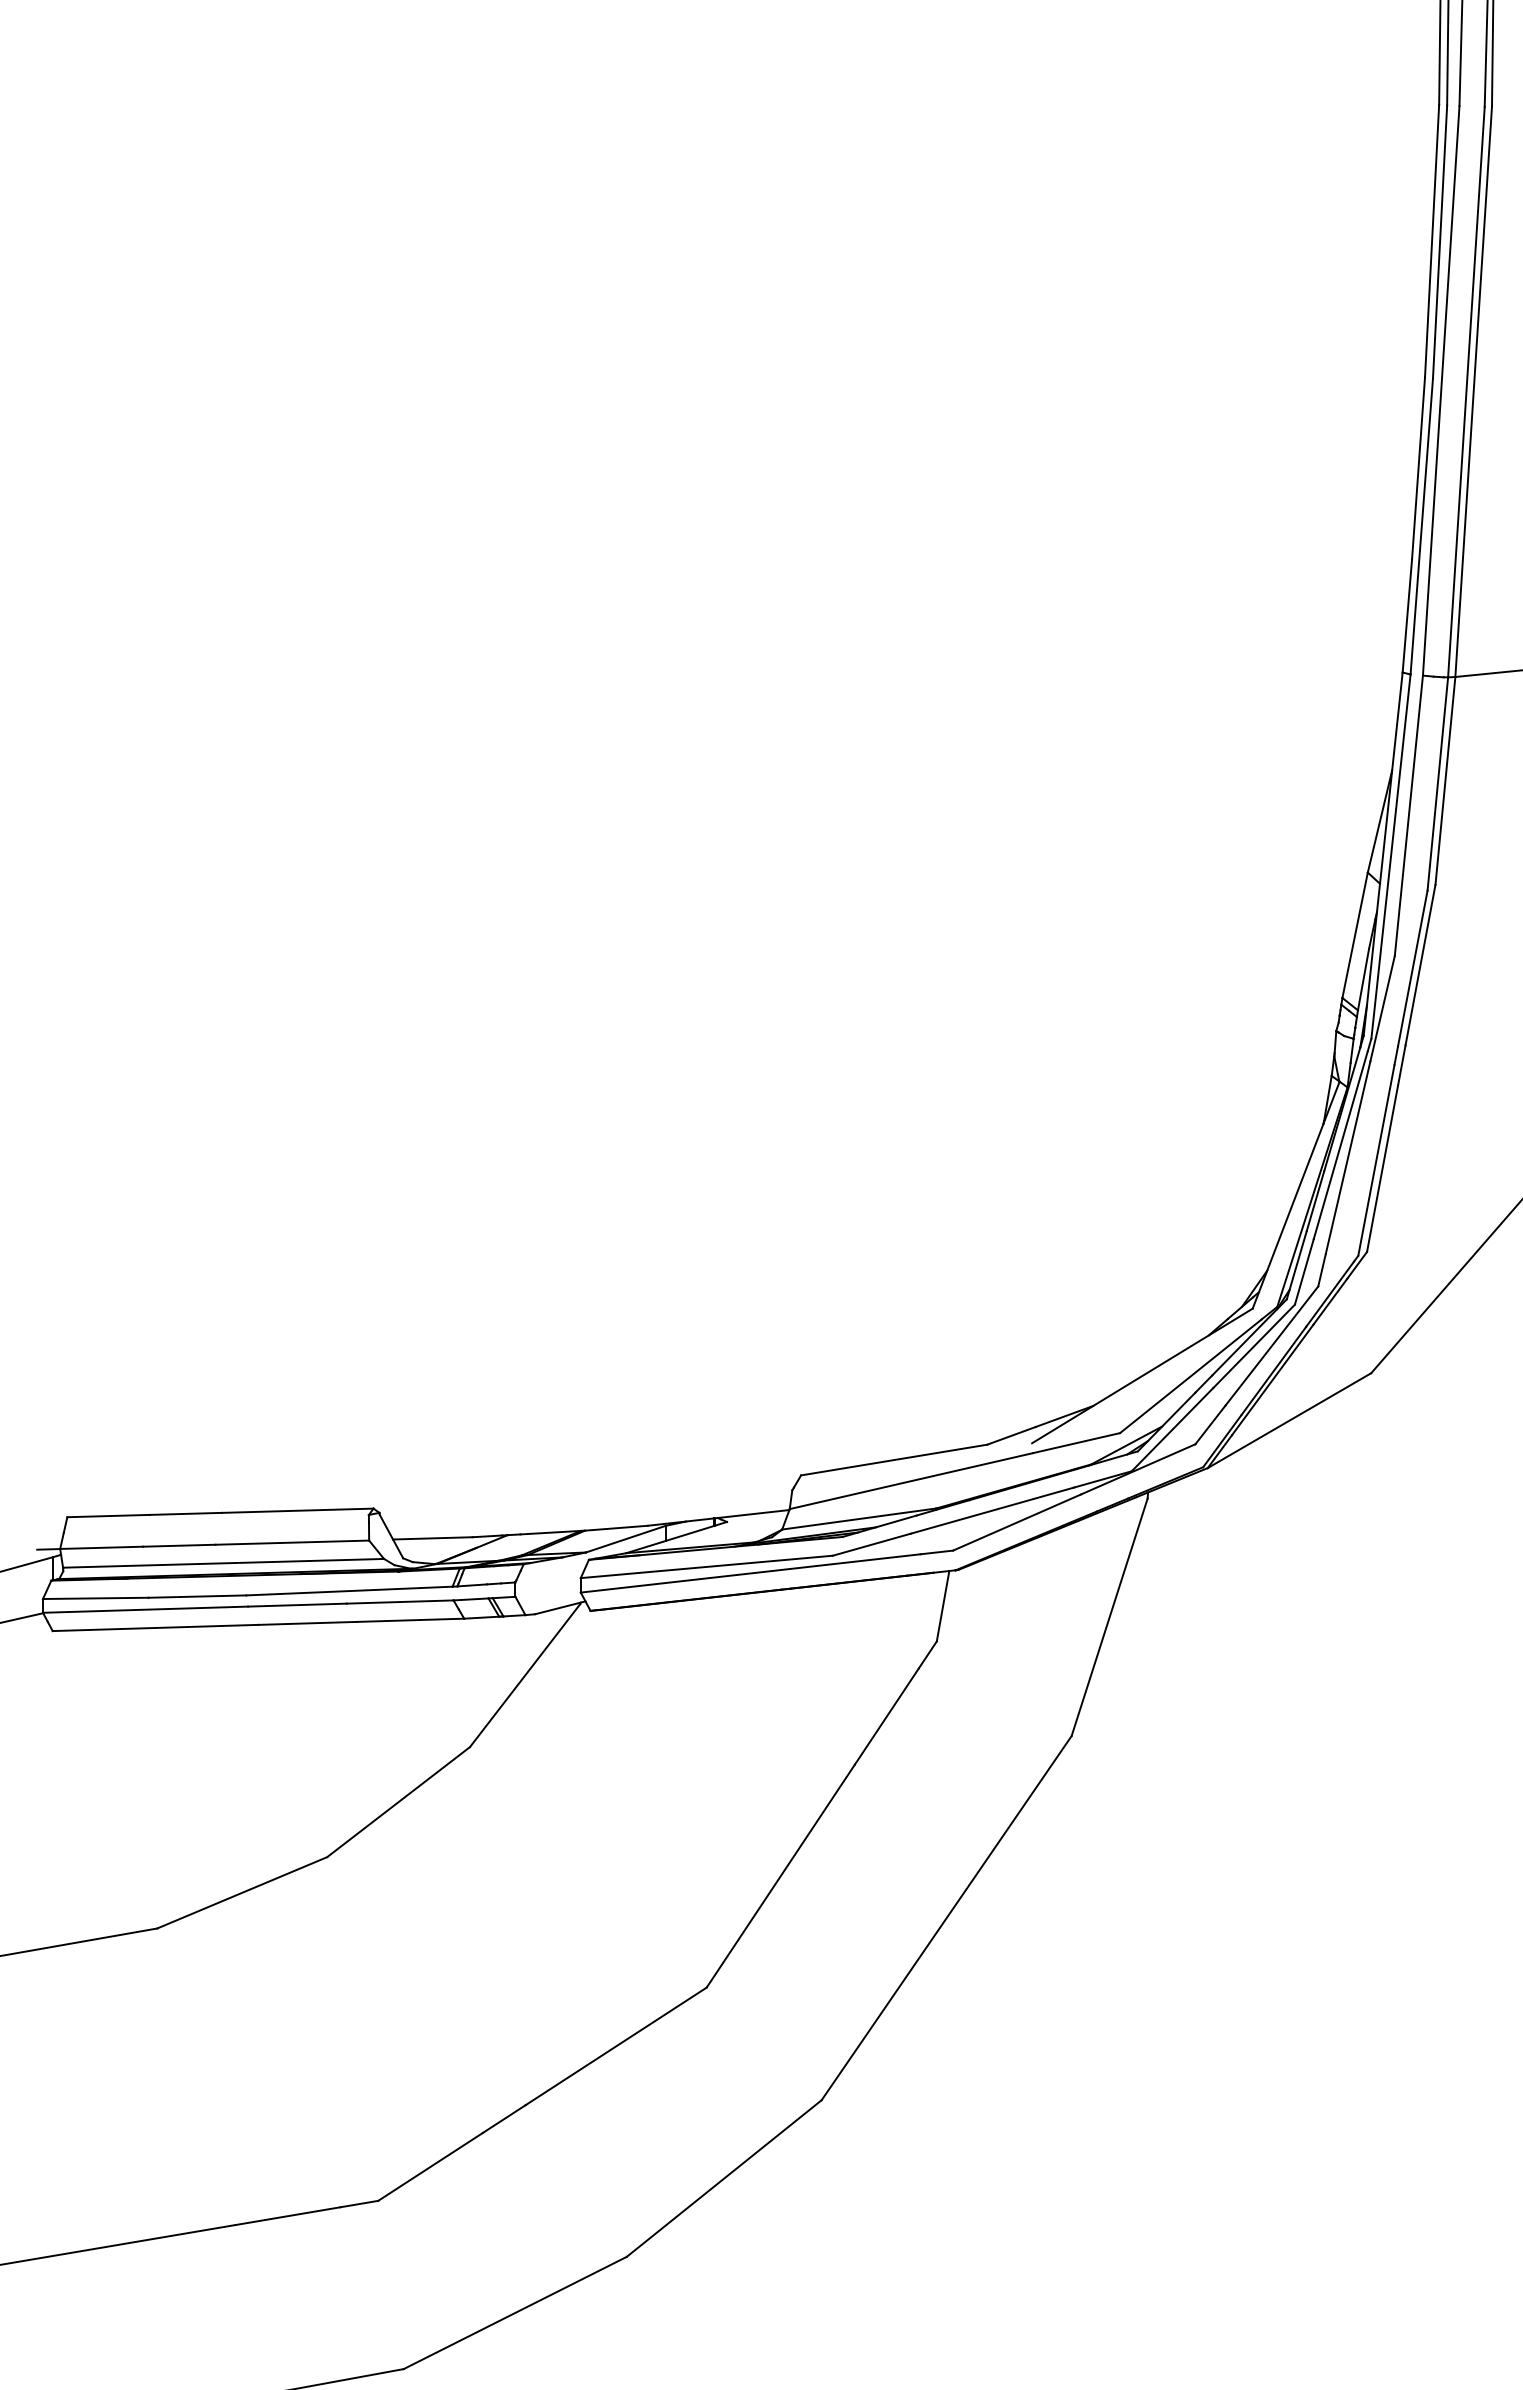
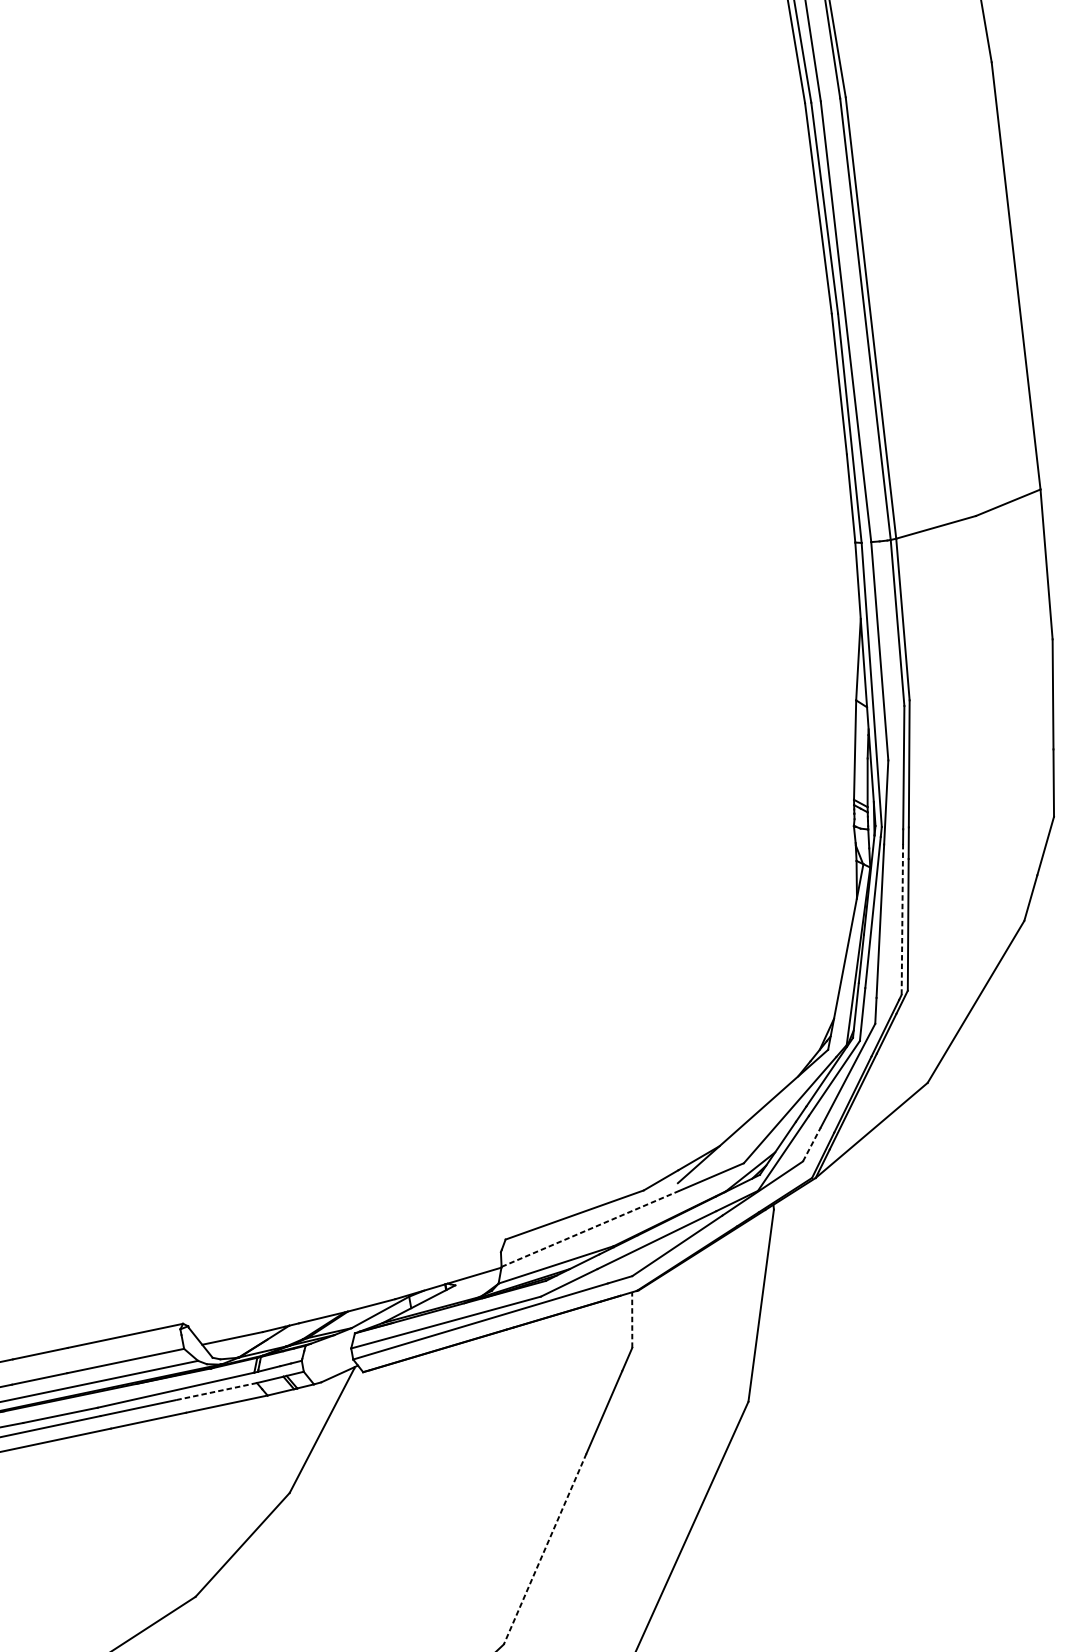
line: (1376, 1160) -> (902, 919), solid -> dashed
line: (1210, 1424) -> (811, 1144), solid -> dashed
line: (911, 1481) -> (590, 1229), solid -> dashed
line: (399, 1602) -> (215, 1392), solid -> dashed
line: (943, 1606) -> (632, 1320), solid -> dashed
line: (780, 1876) -> (545, 1549), solid -> dashed

